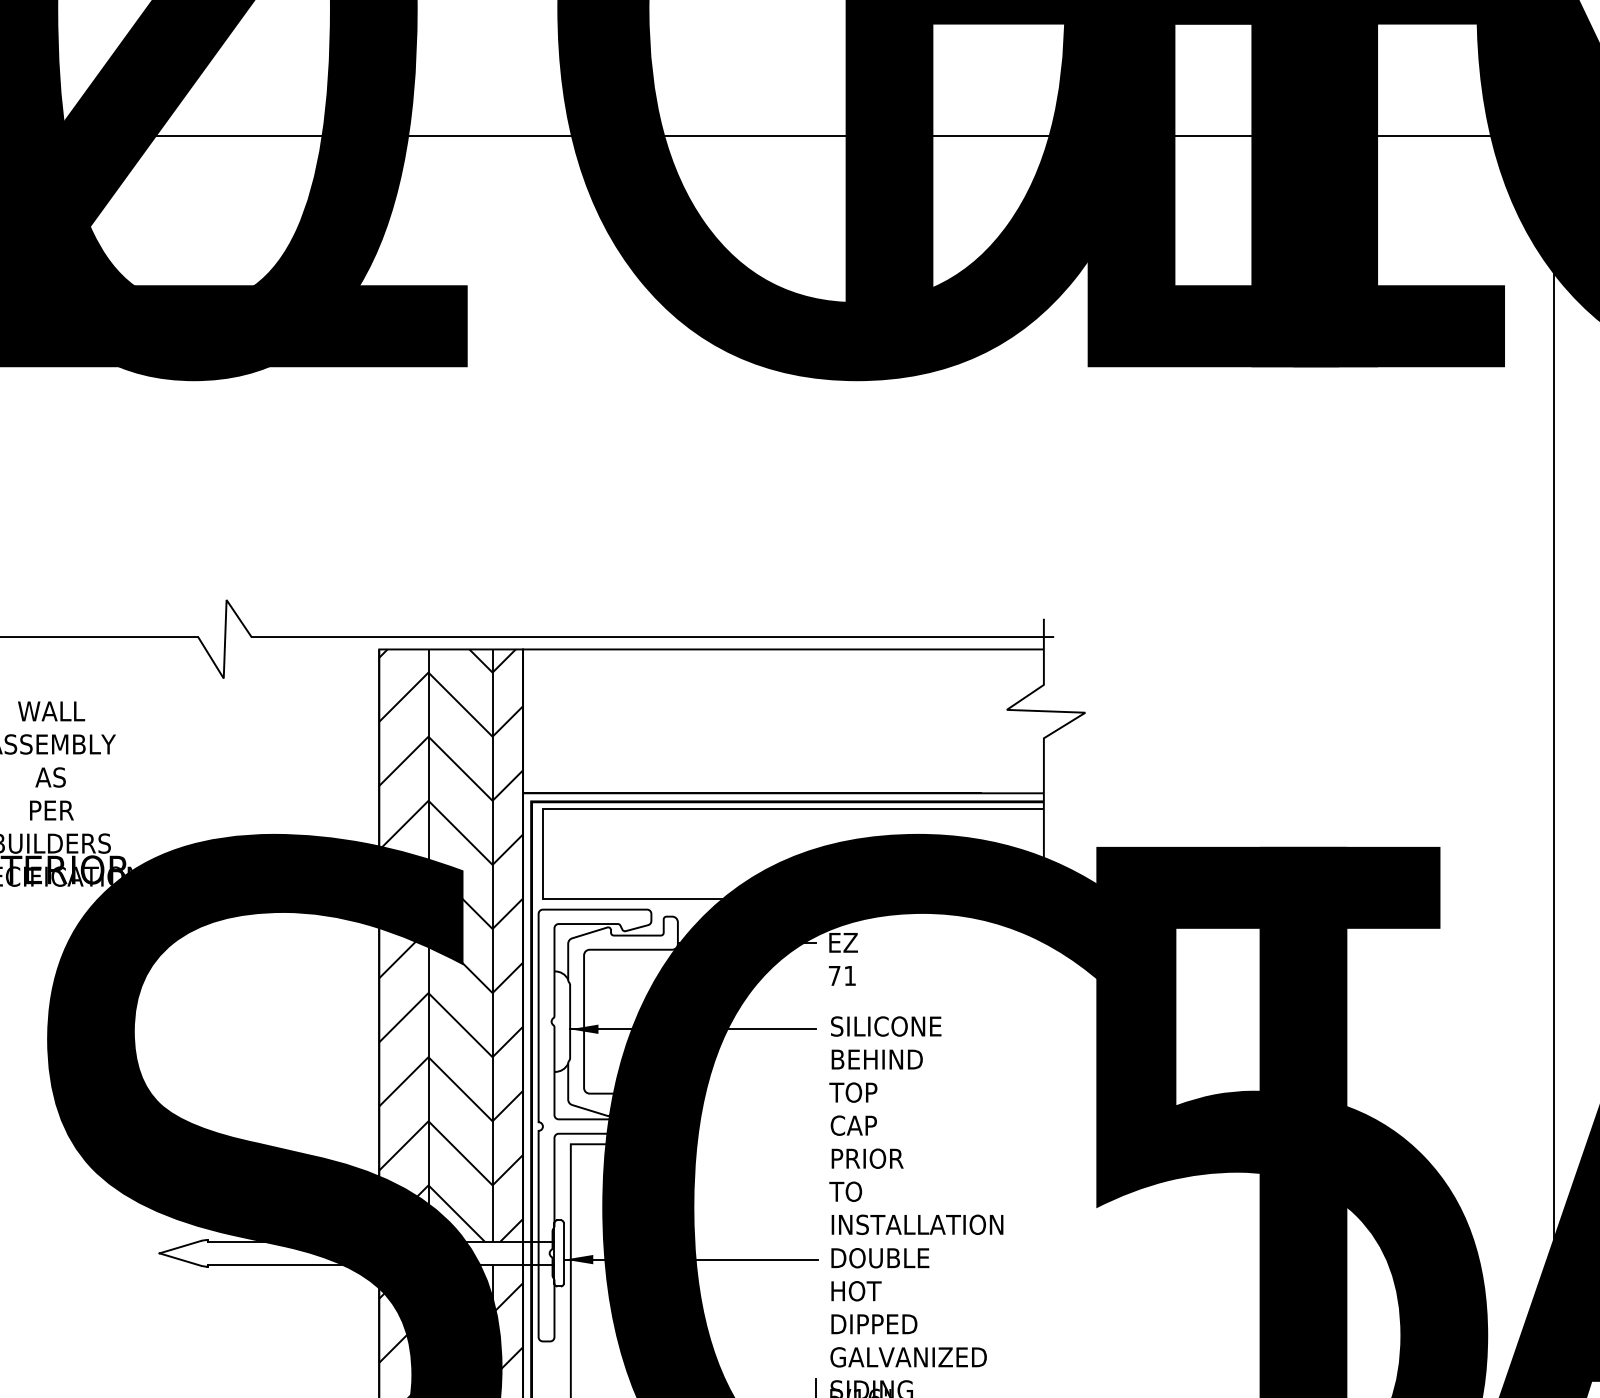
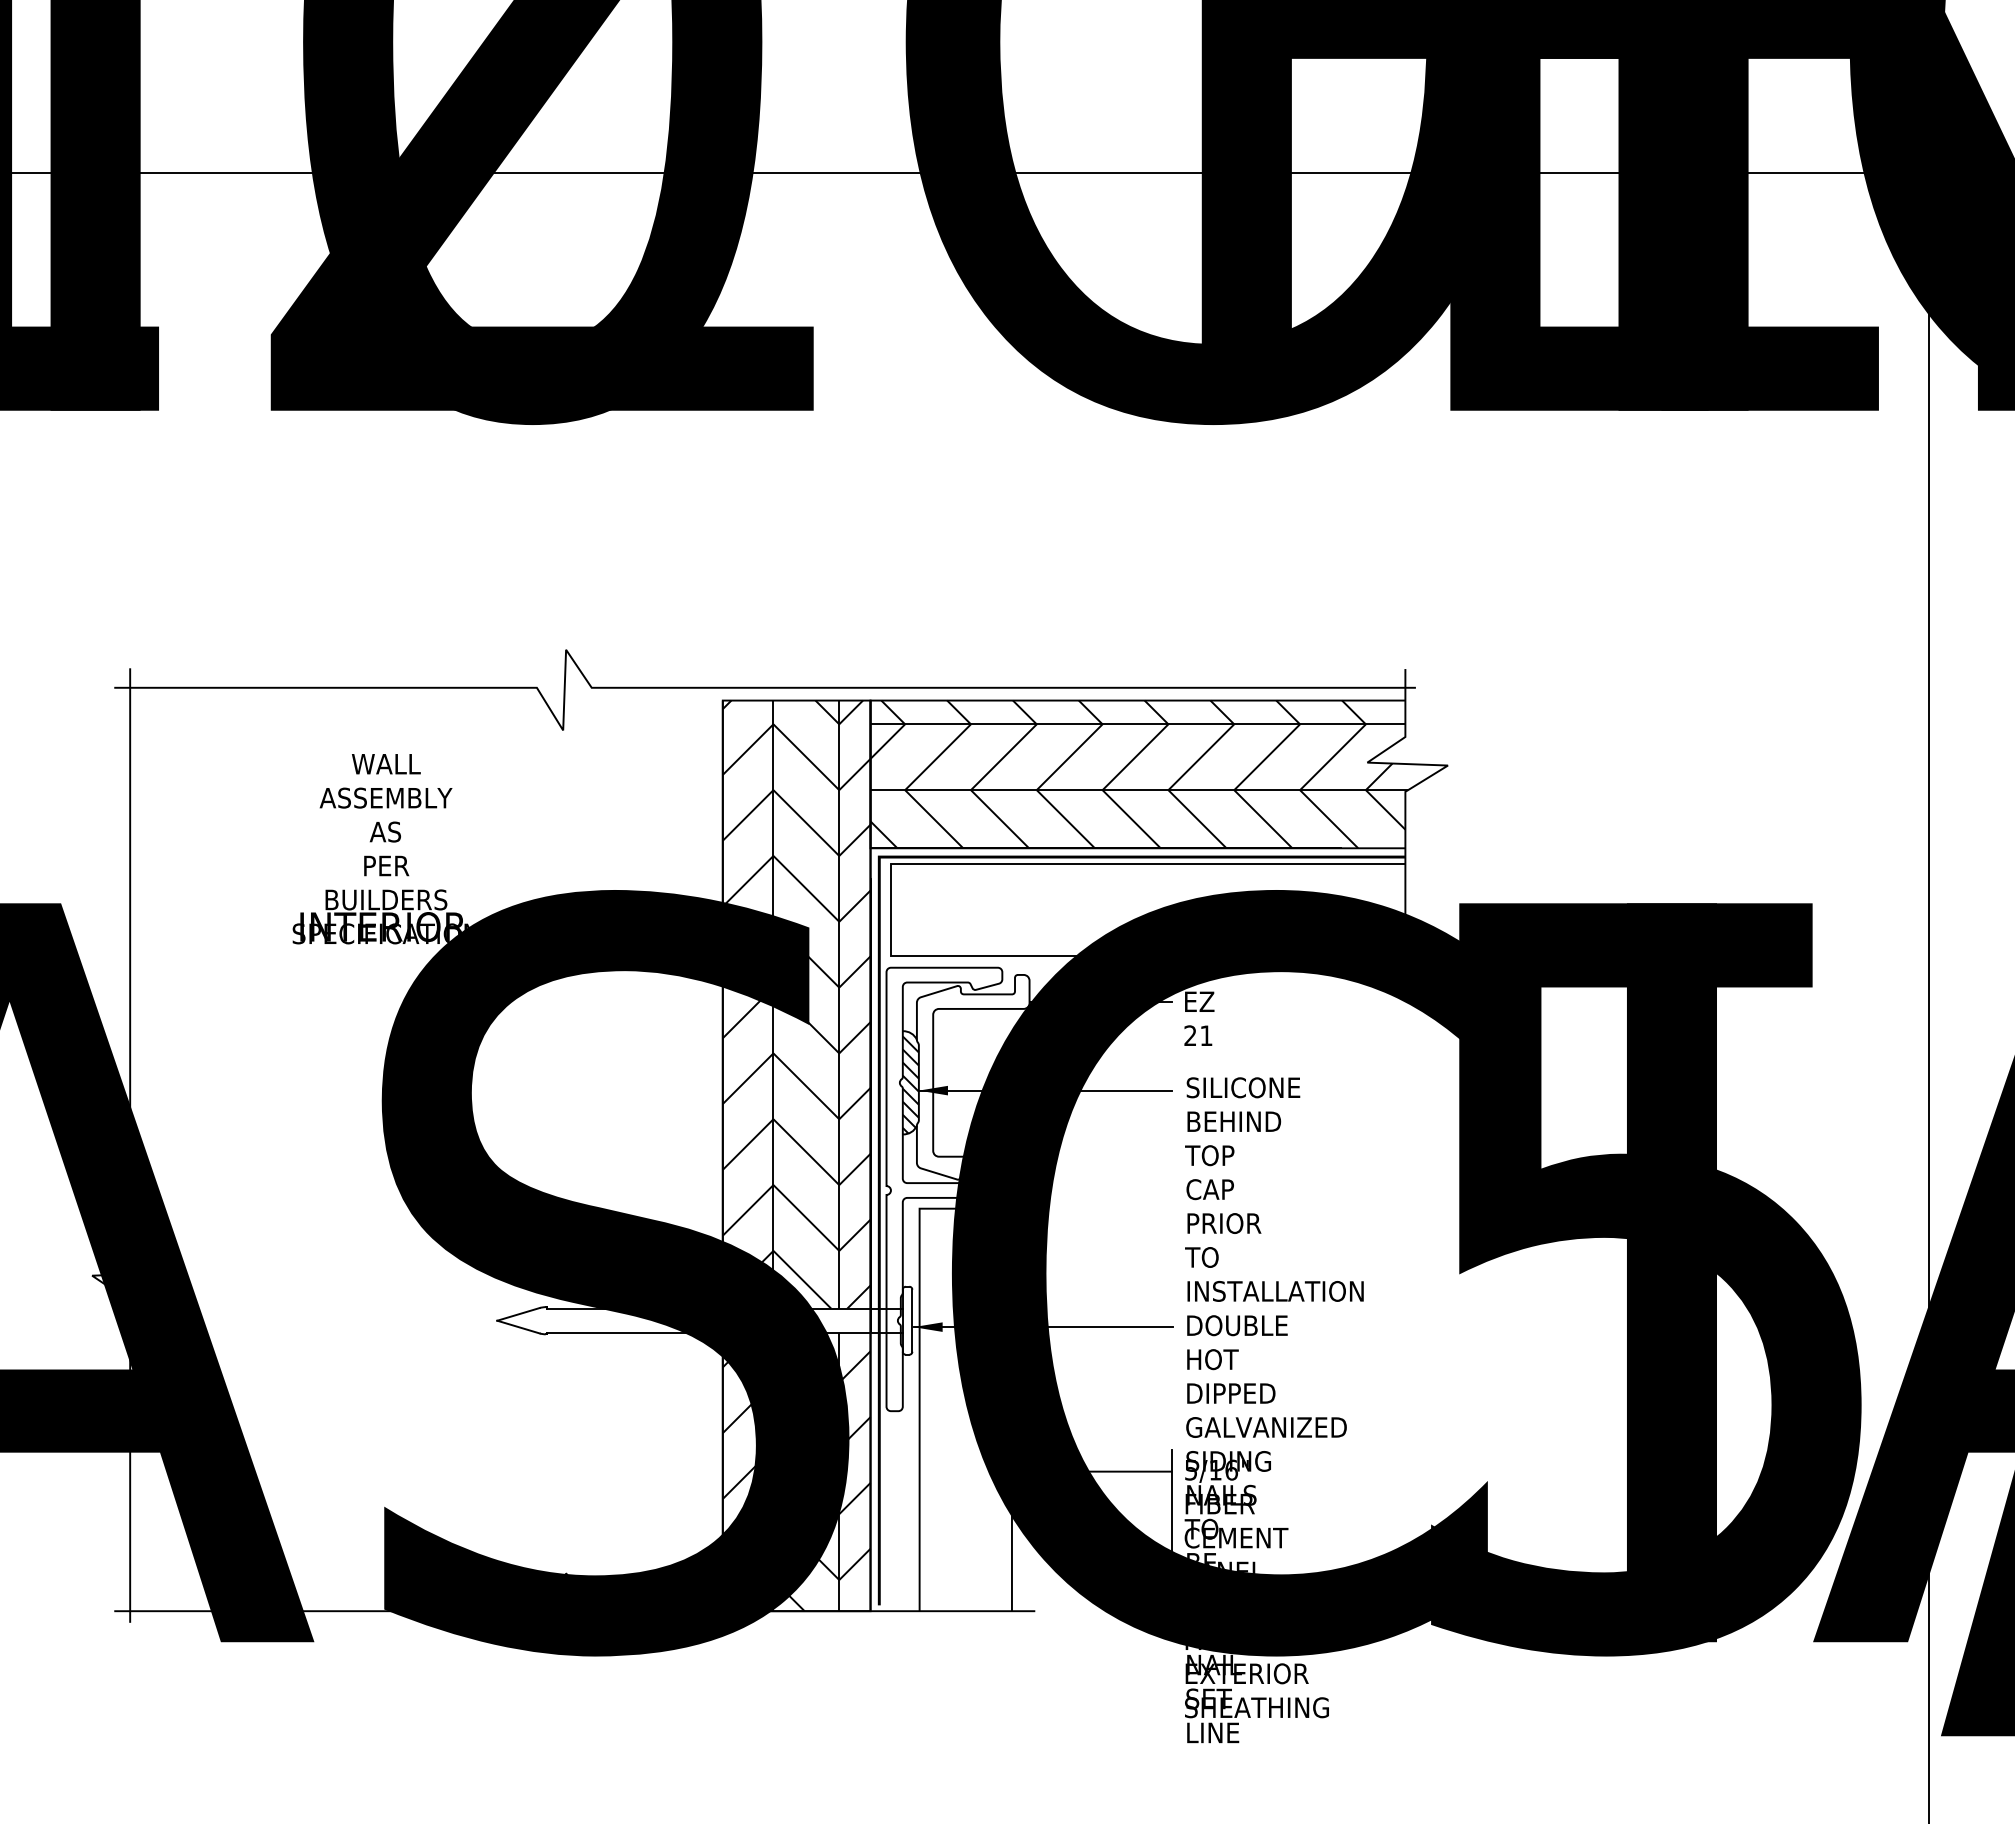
hatch: (784, 721) -> (1139, 774), added
text: (834, 975) -> (1190, 1035), 71 -> 21
hatch: (561, 1023) -> (910, 1084), added

